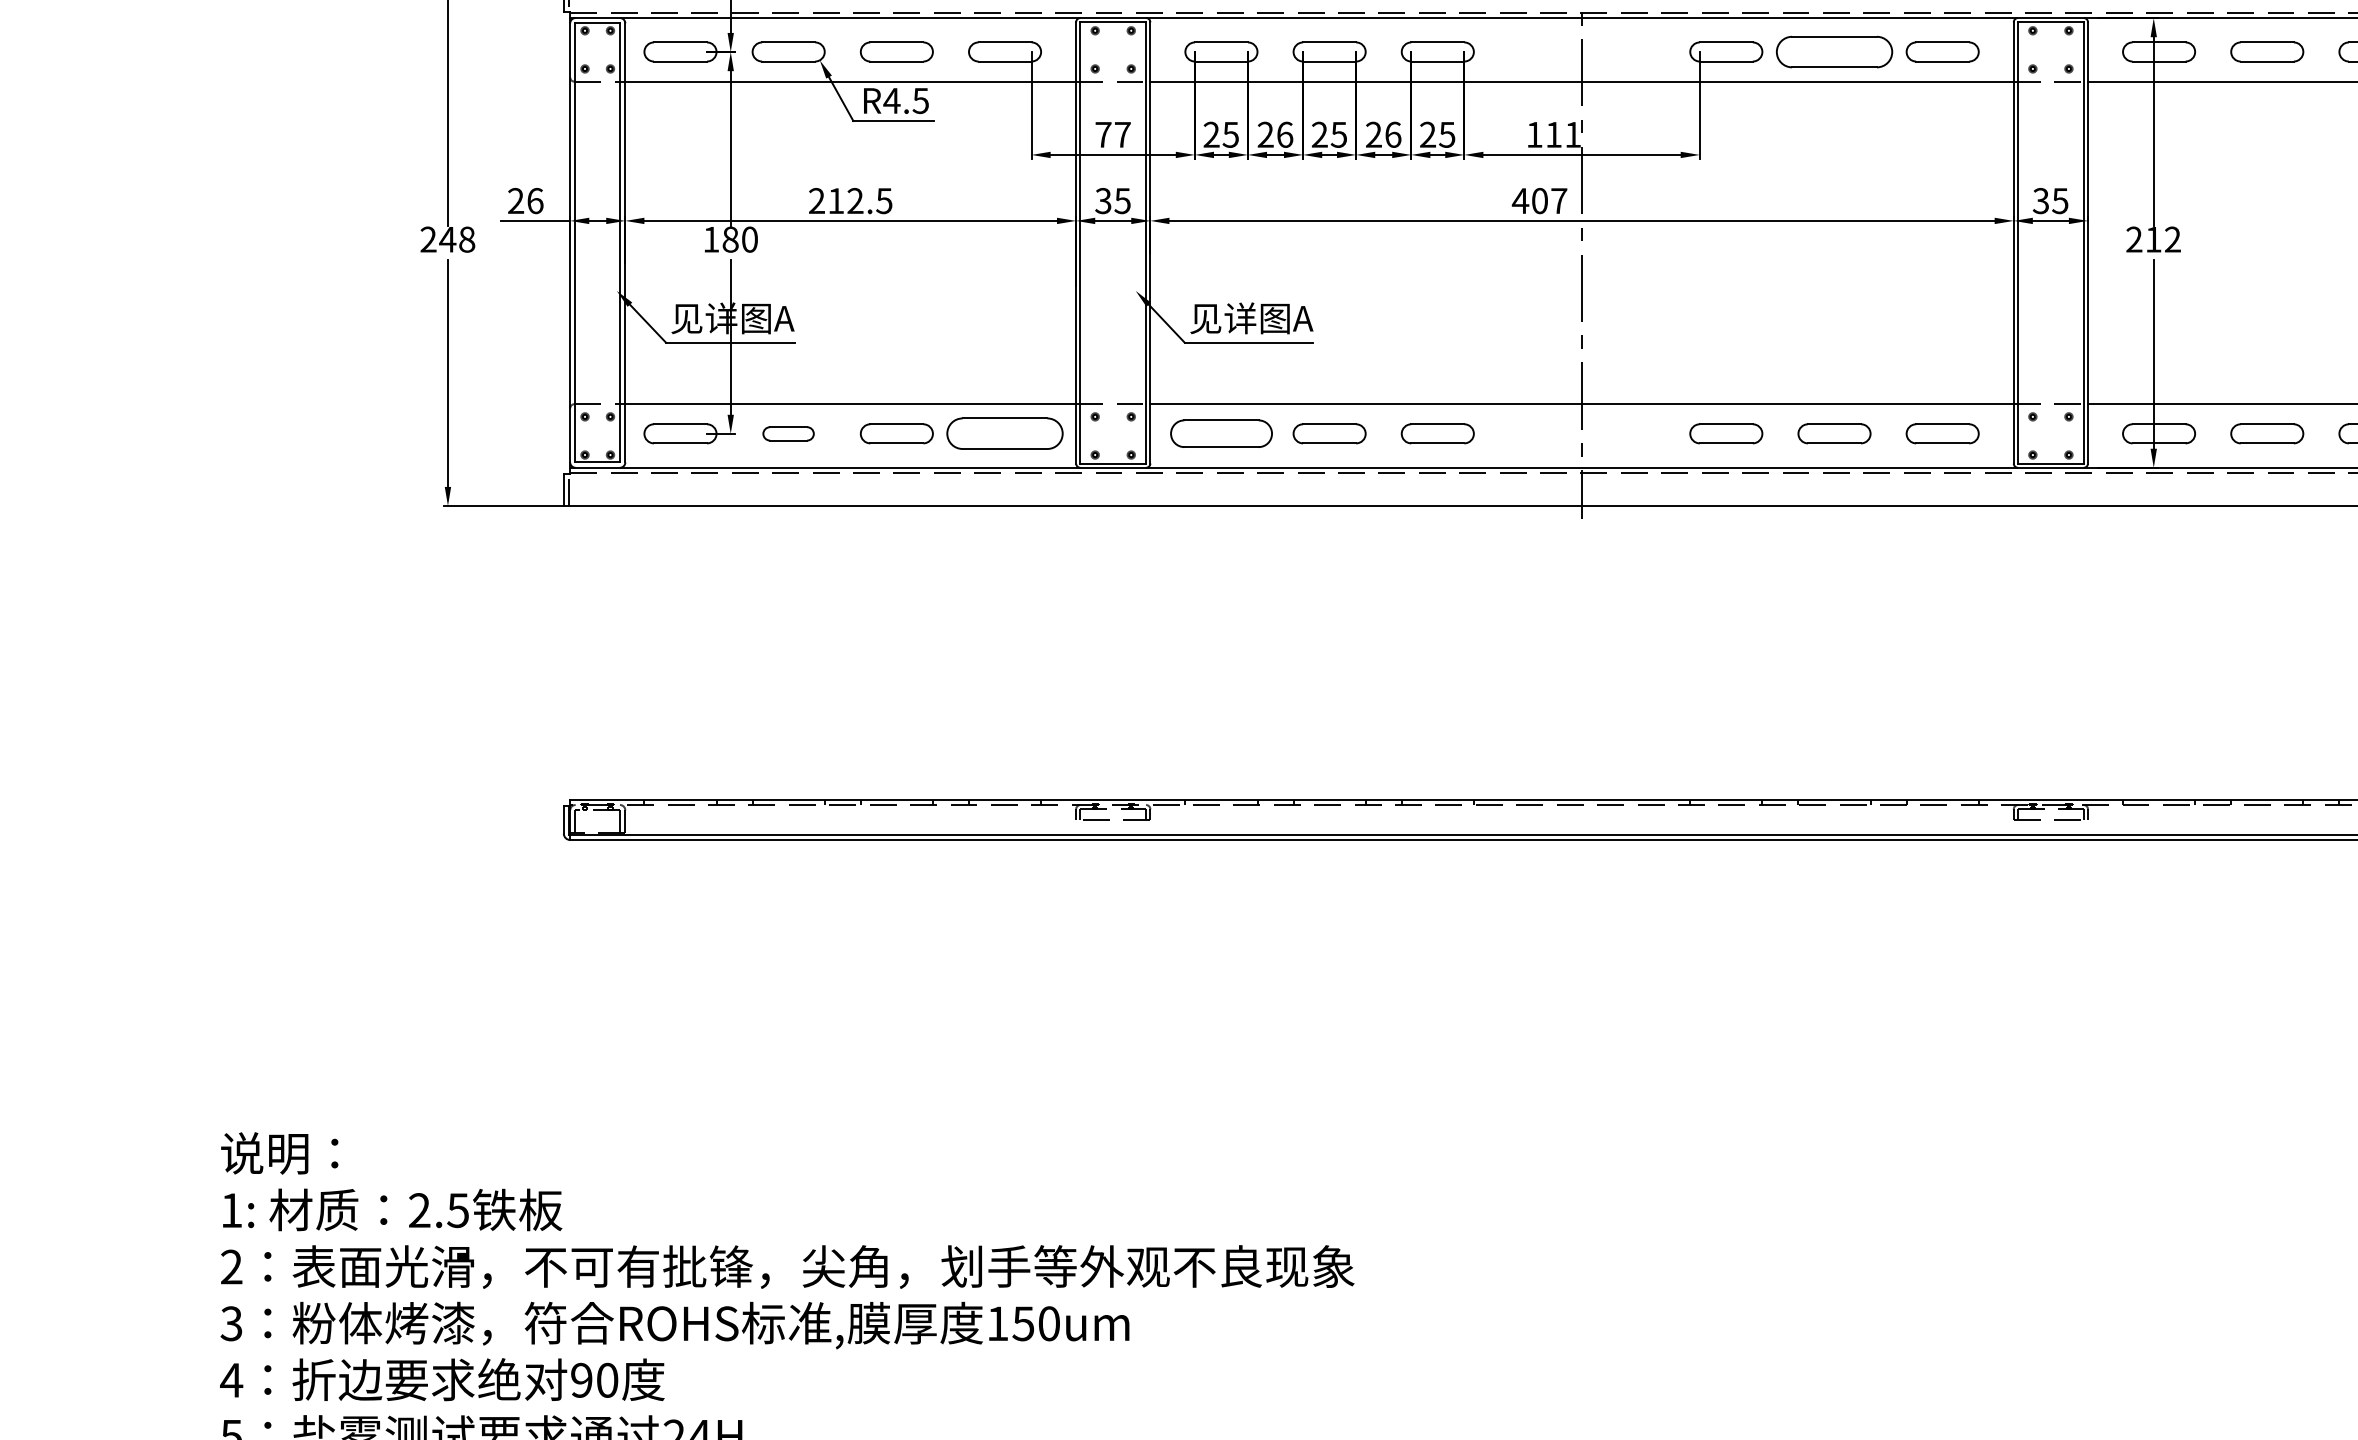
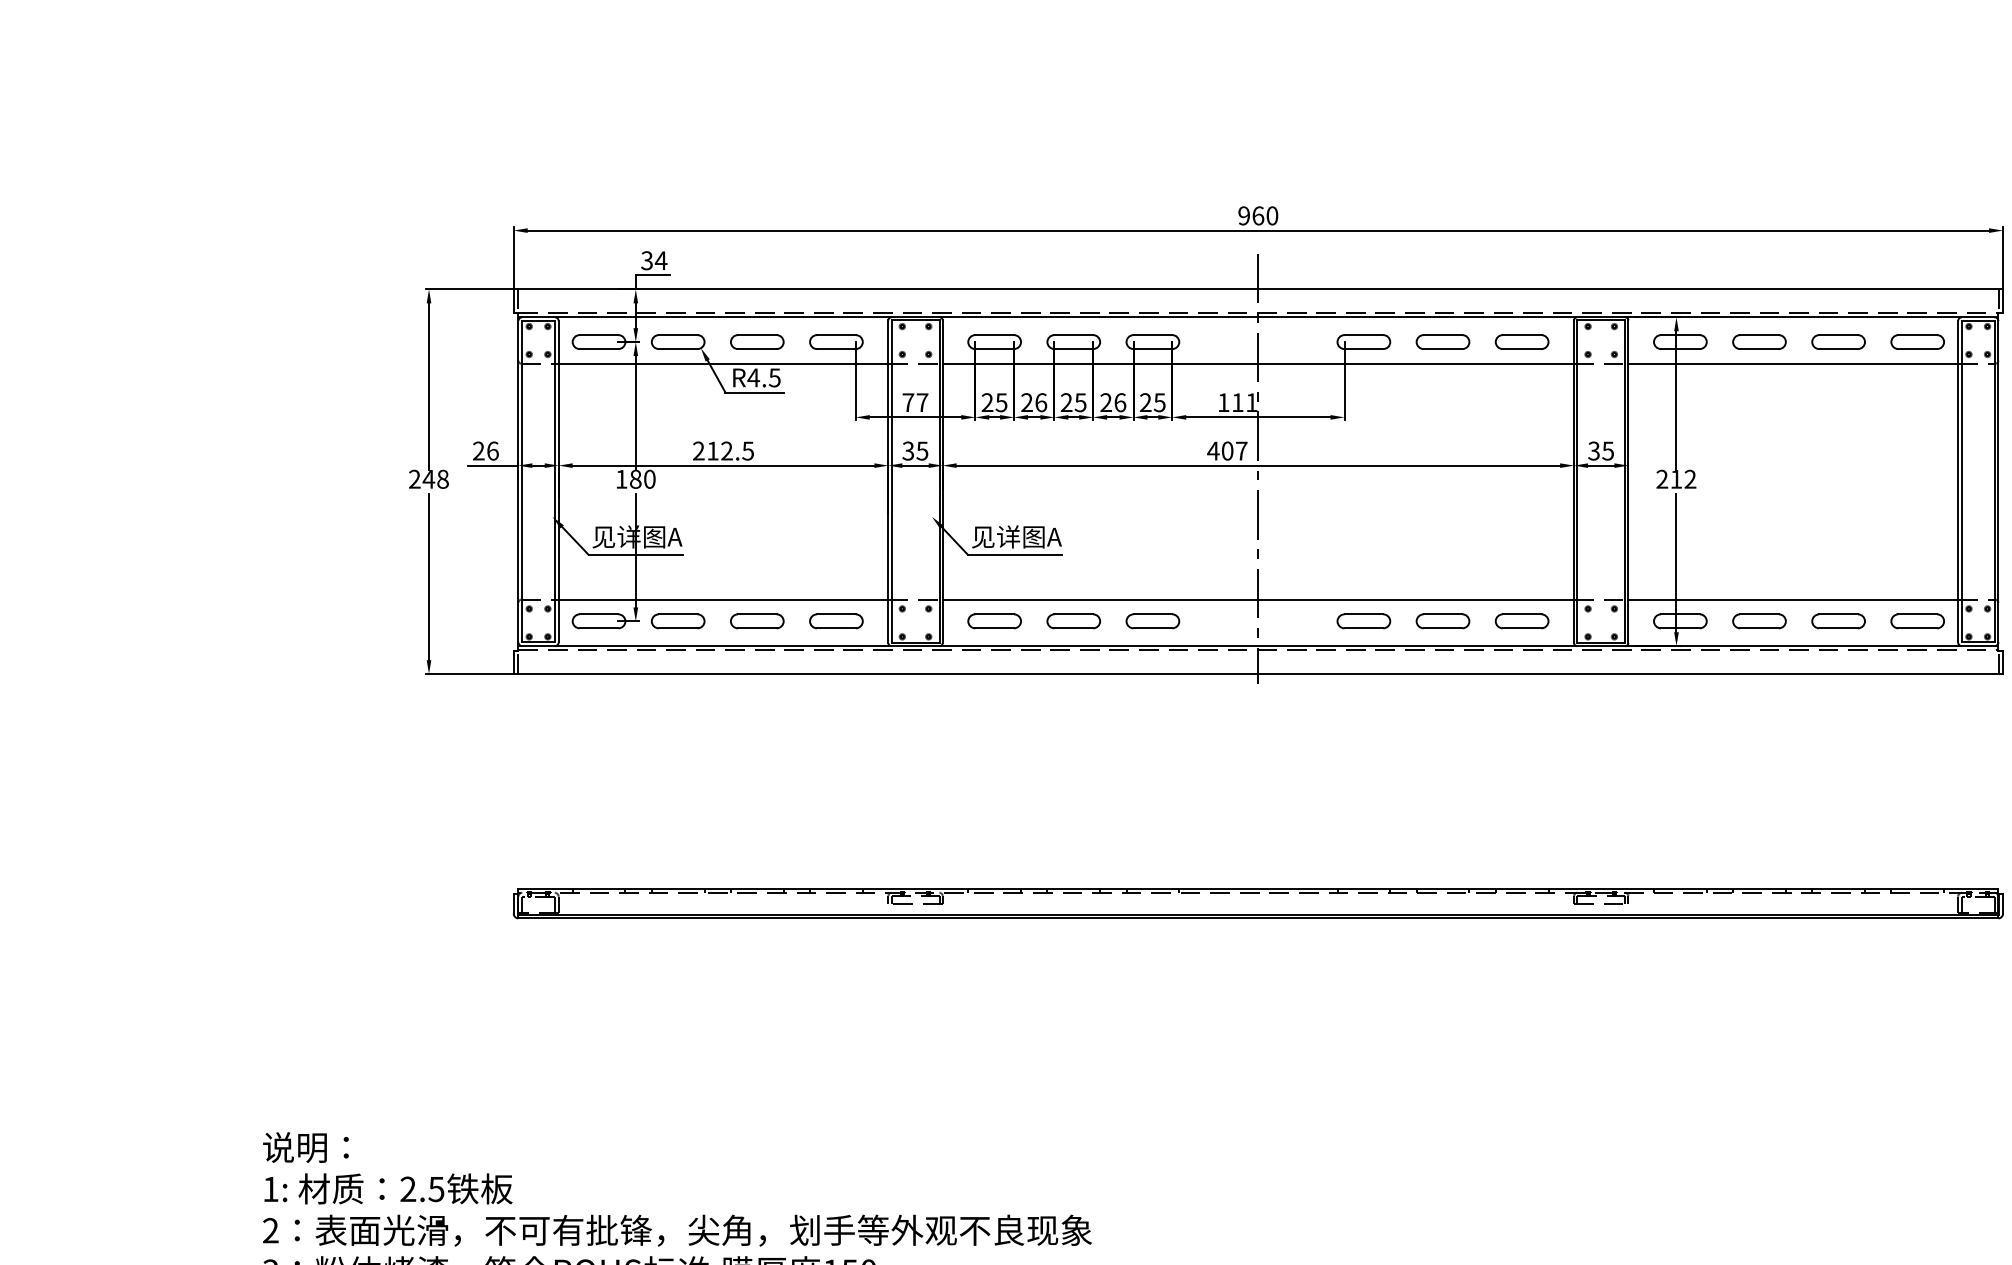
part: (1833, 51) -> (1442, 341), size x0.62
part: (787, 434) -> (677, 621), size x1.43
part: (1005, 434) -> (836, 621), size x0.62
part: (1221, 434) -> (994, 621), size x0.71

